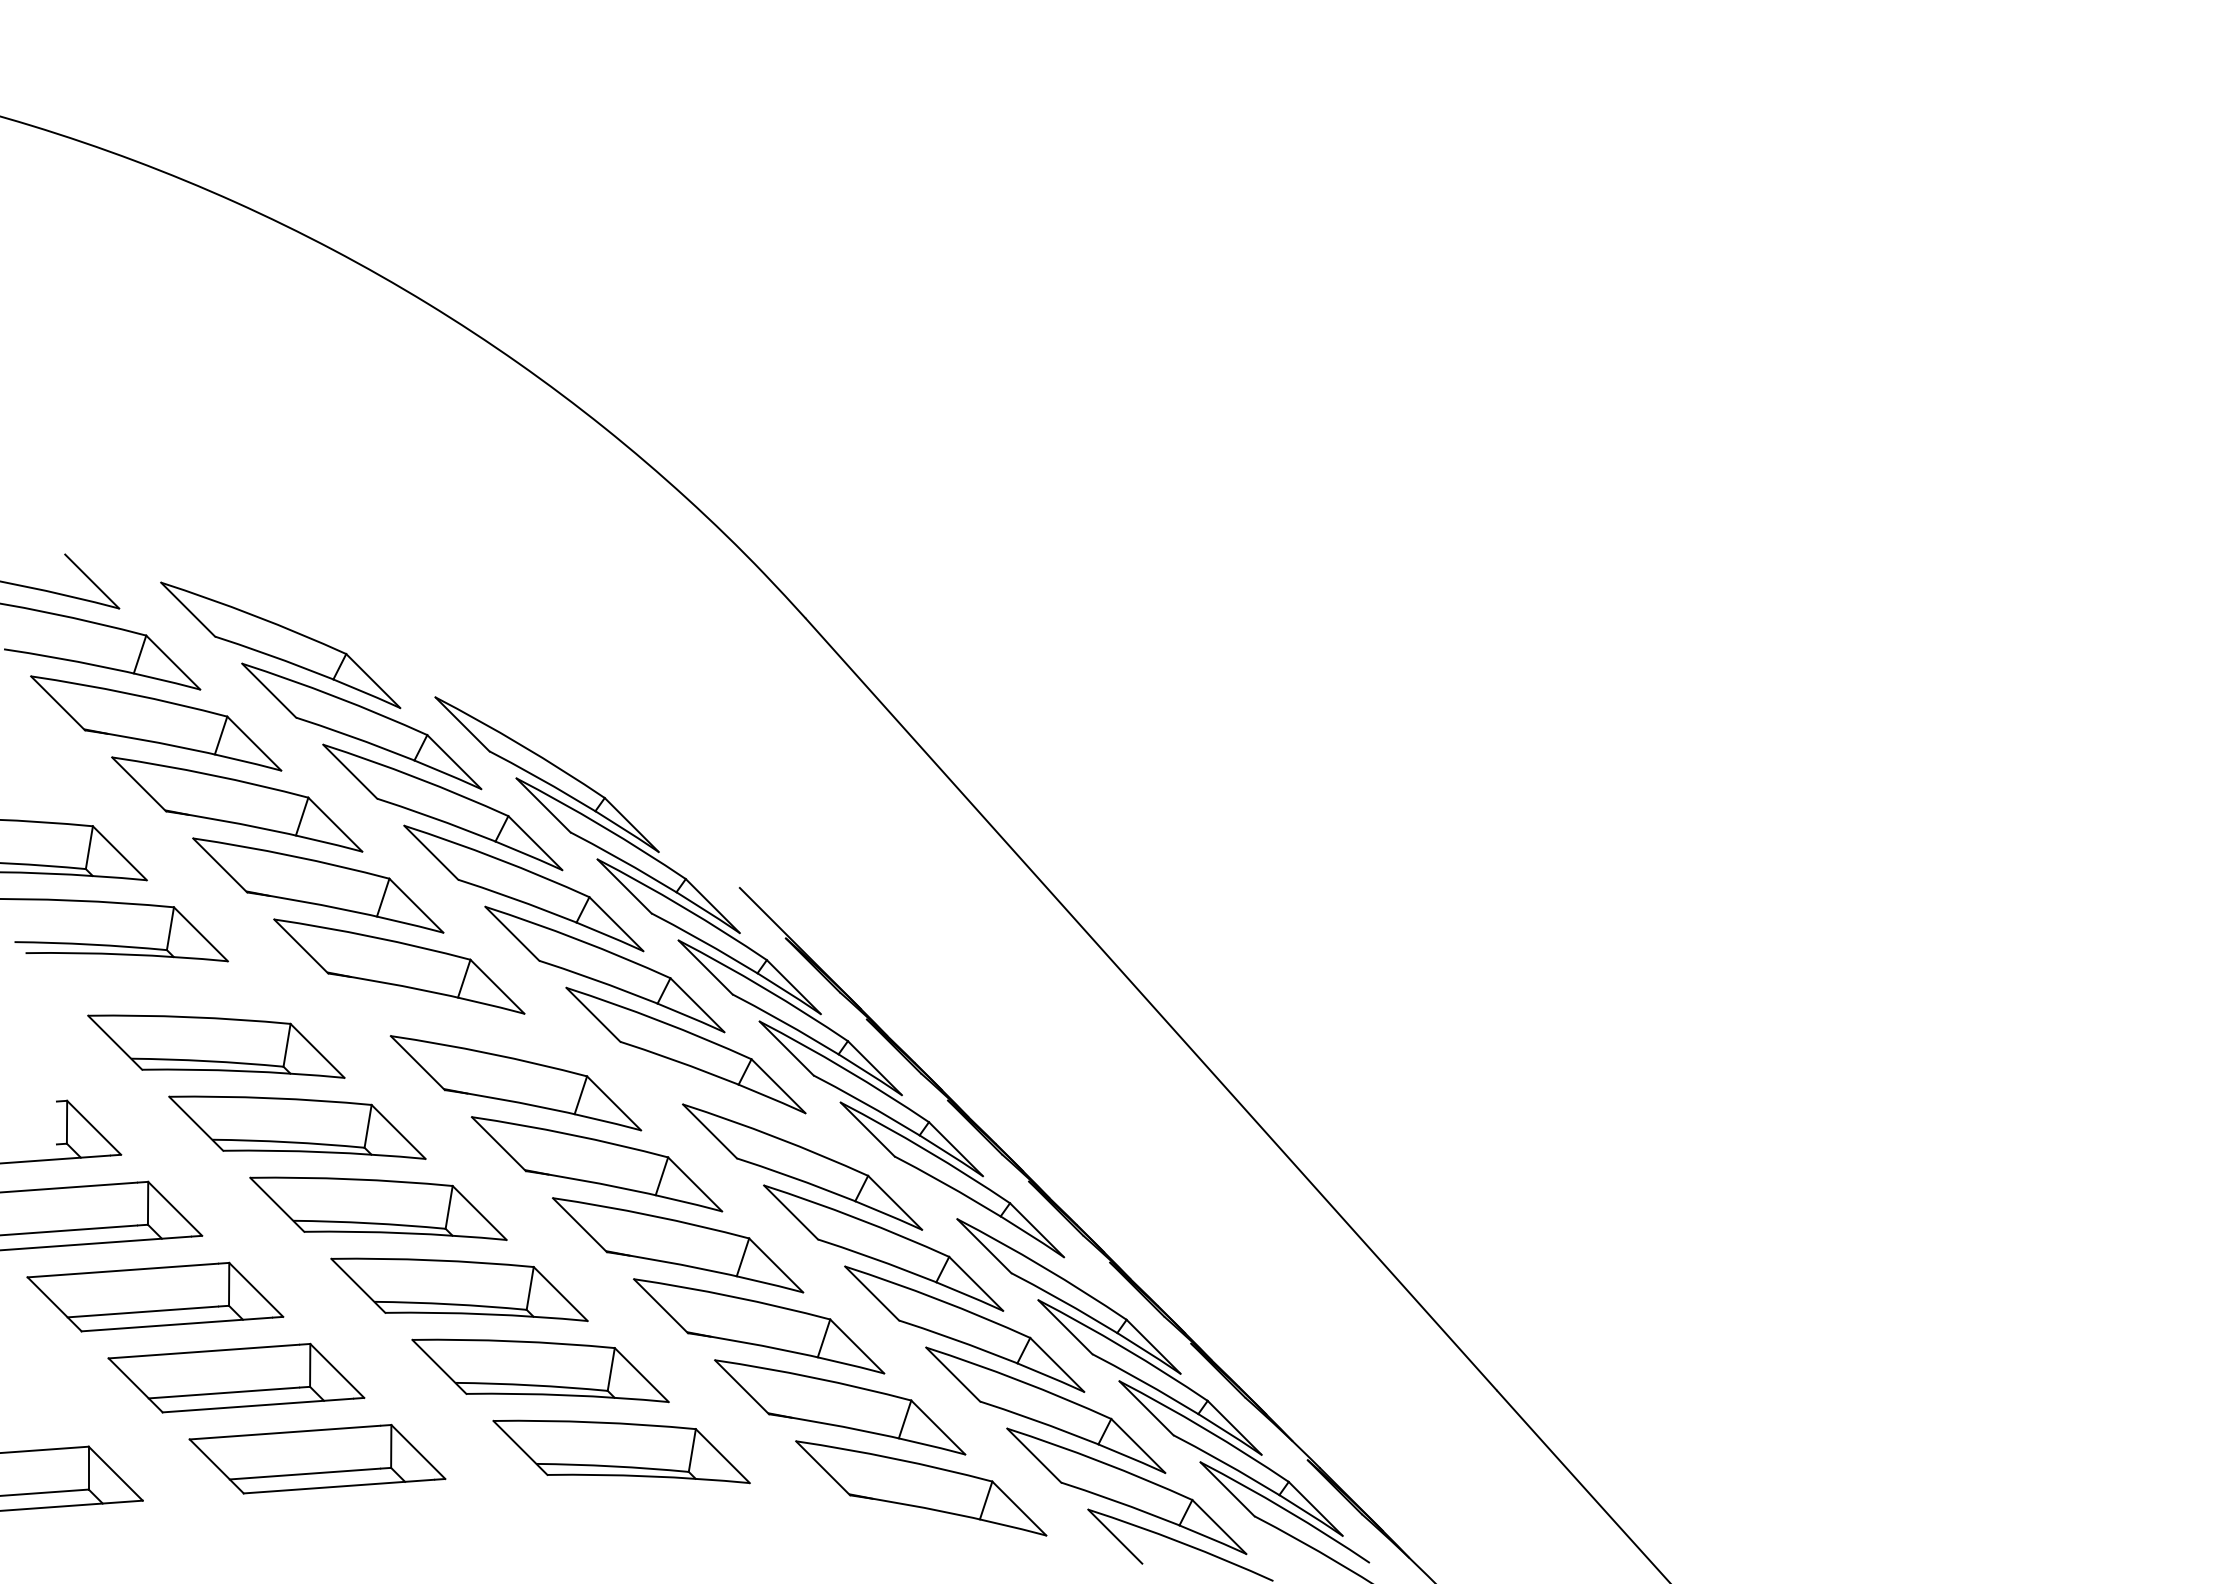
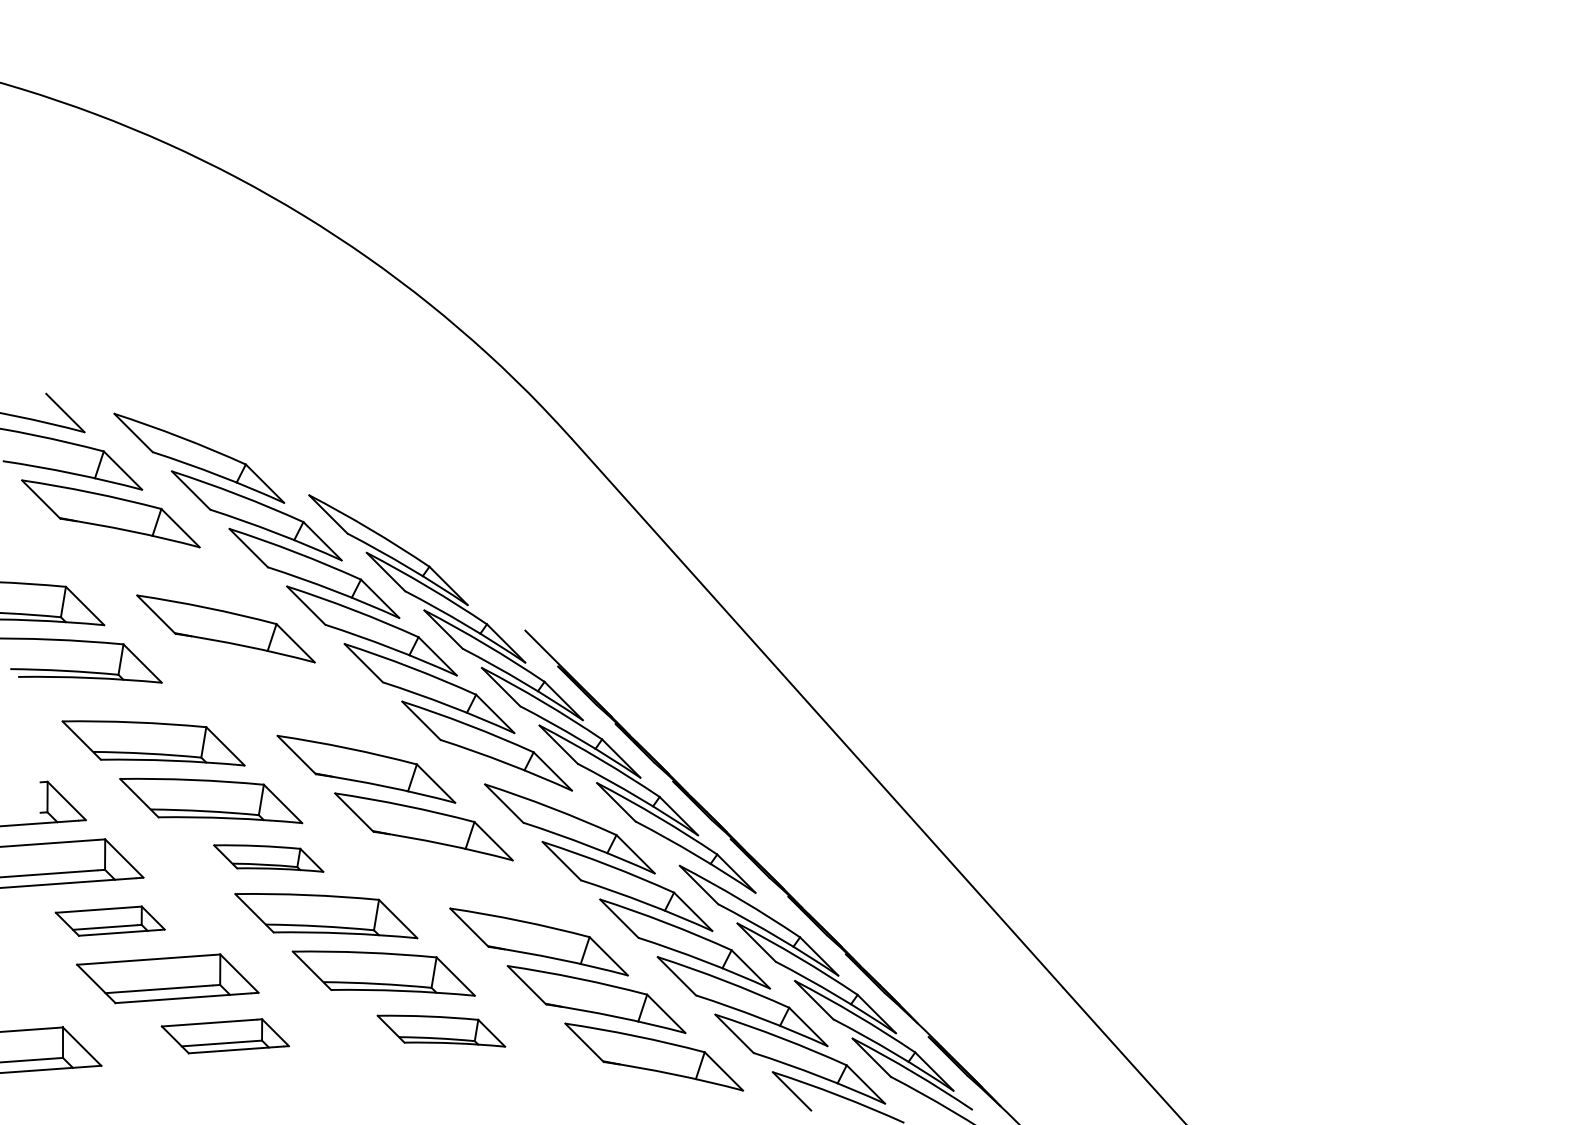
part: (237, 804) -> (168, 571), removed
part: (399, 966) -> (283, 686), removed
part: (378, 1208) -> (268, 858), size x0.6
part: (677, 1245) -> (481, 884), removed
part: (155, 1296) -> (110, 920), size x0.6
part: (621, 1451) -> (441, 1030), size x0.7
part: (317, 1458) -> (225, 1035), size x0.7

